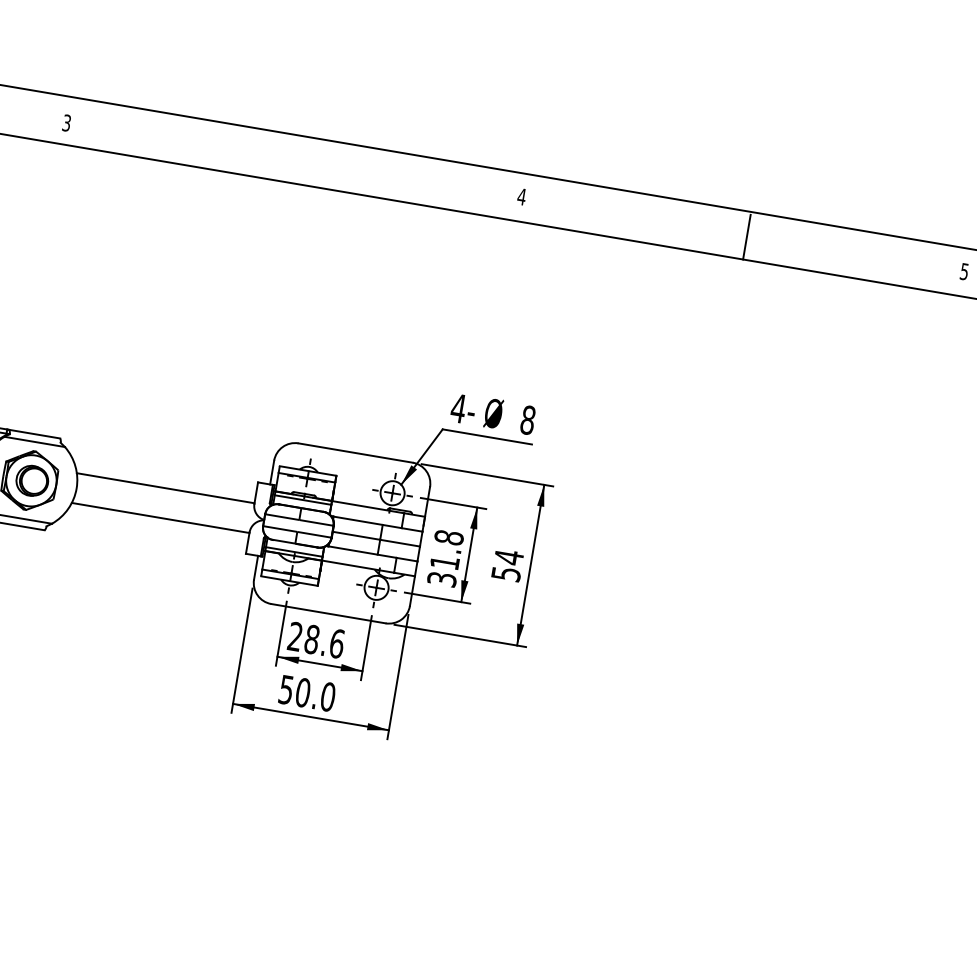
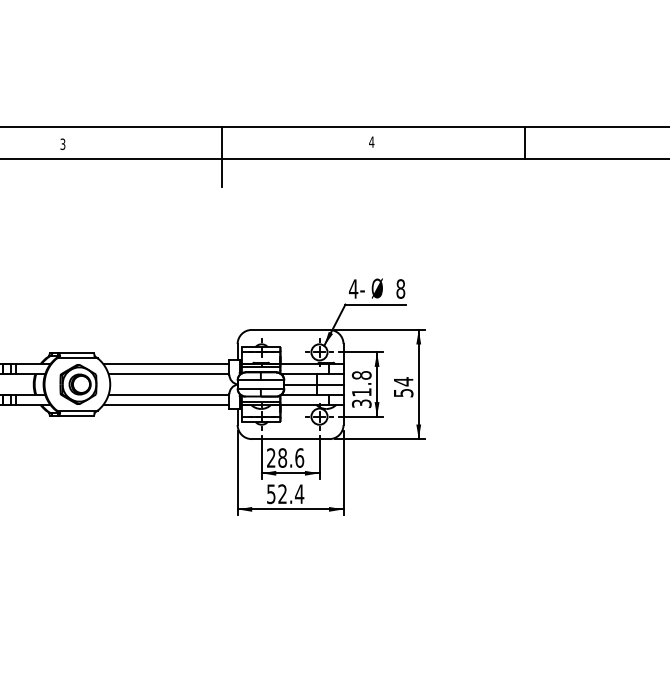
line: (297, 180) -> (221, 156), added
line: (164, 472) -> (166, 364), added
line: (154, 531) -> (166, 404), added
text: (316, 695) -> (291, 494), 50.0 -> 52.4

